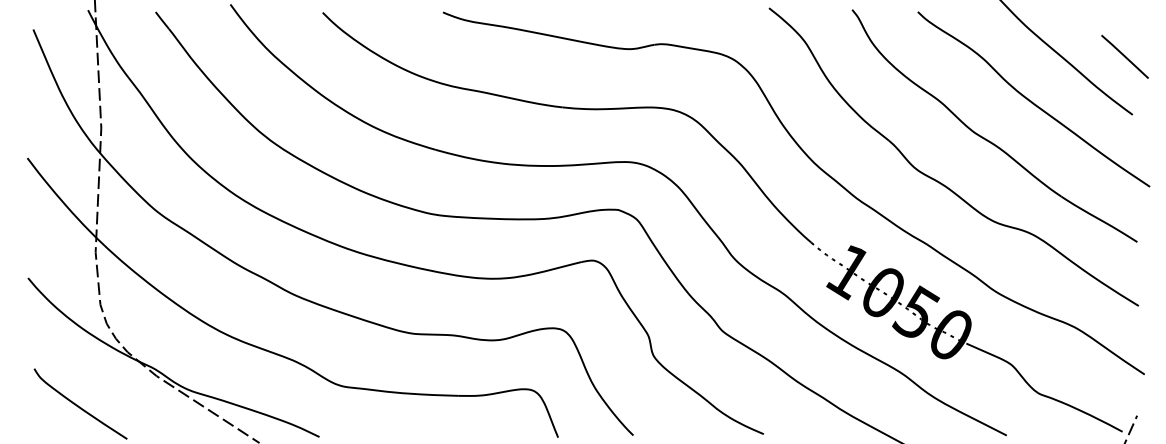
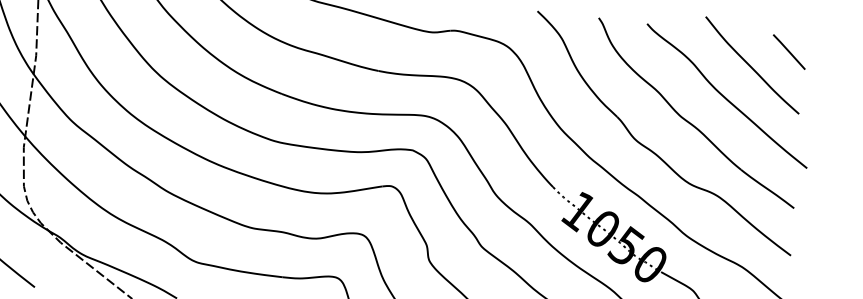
line: (1124, 56) -> (788, 51), moved

